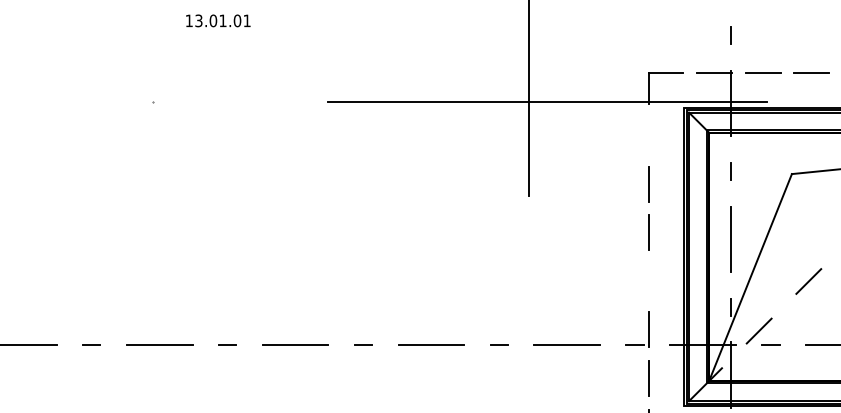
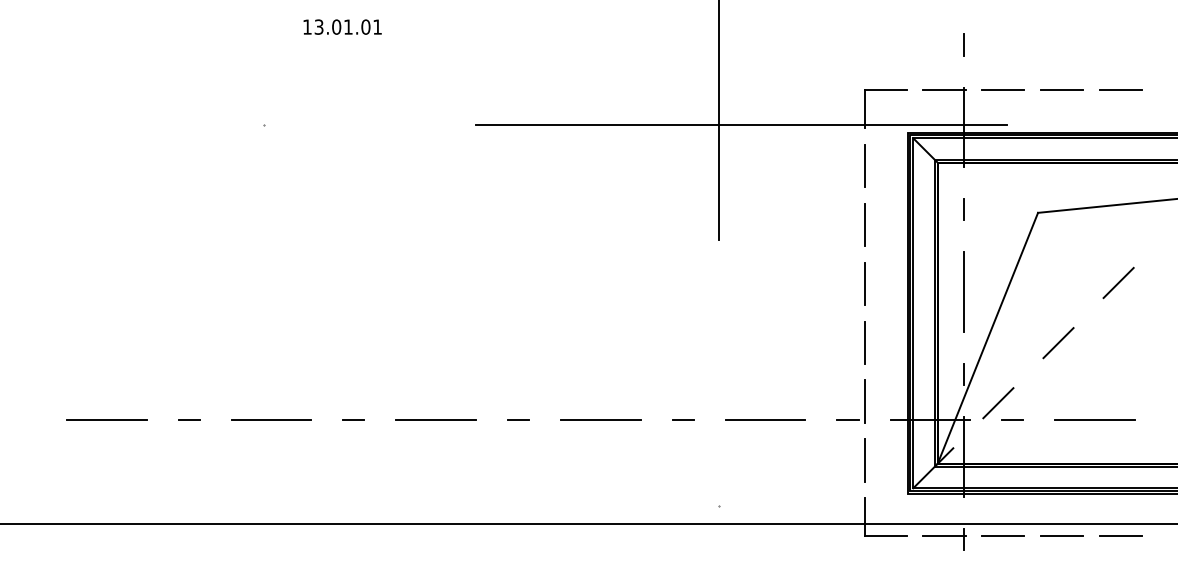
line: (649, 135) -> (865, 165), added
line: (648, 281) -> (864, 342), added

